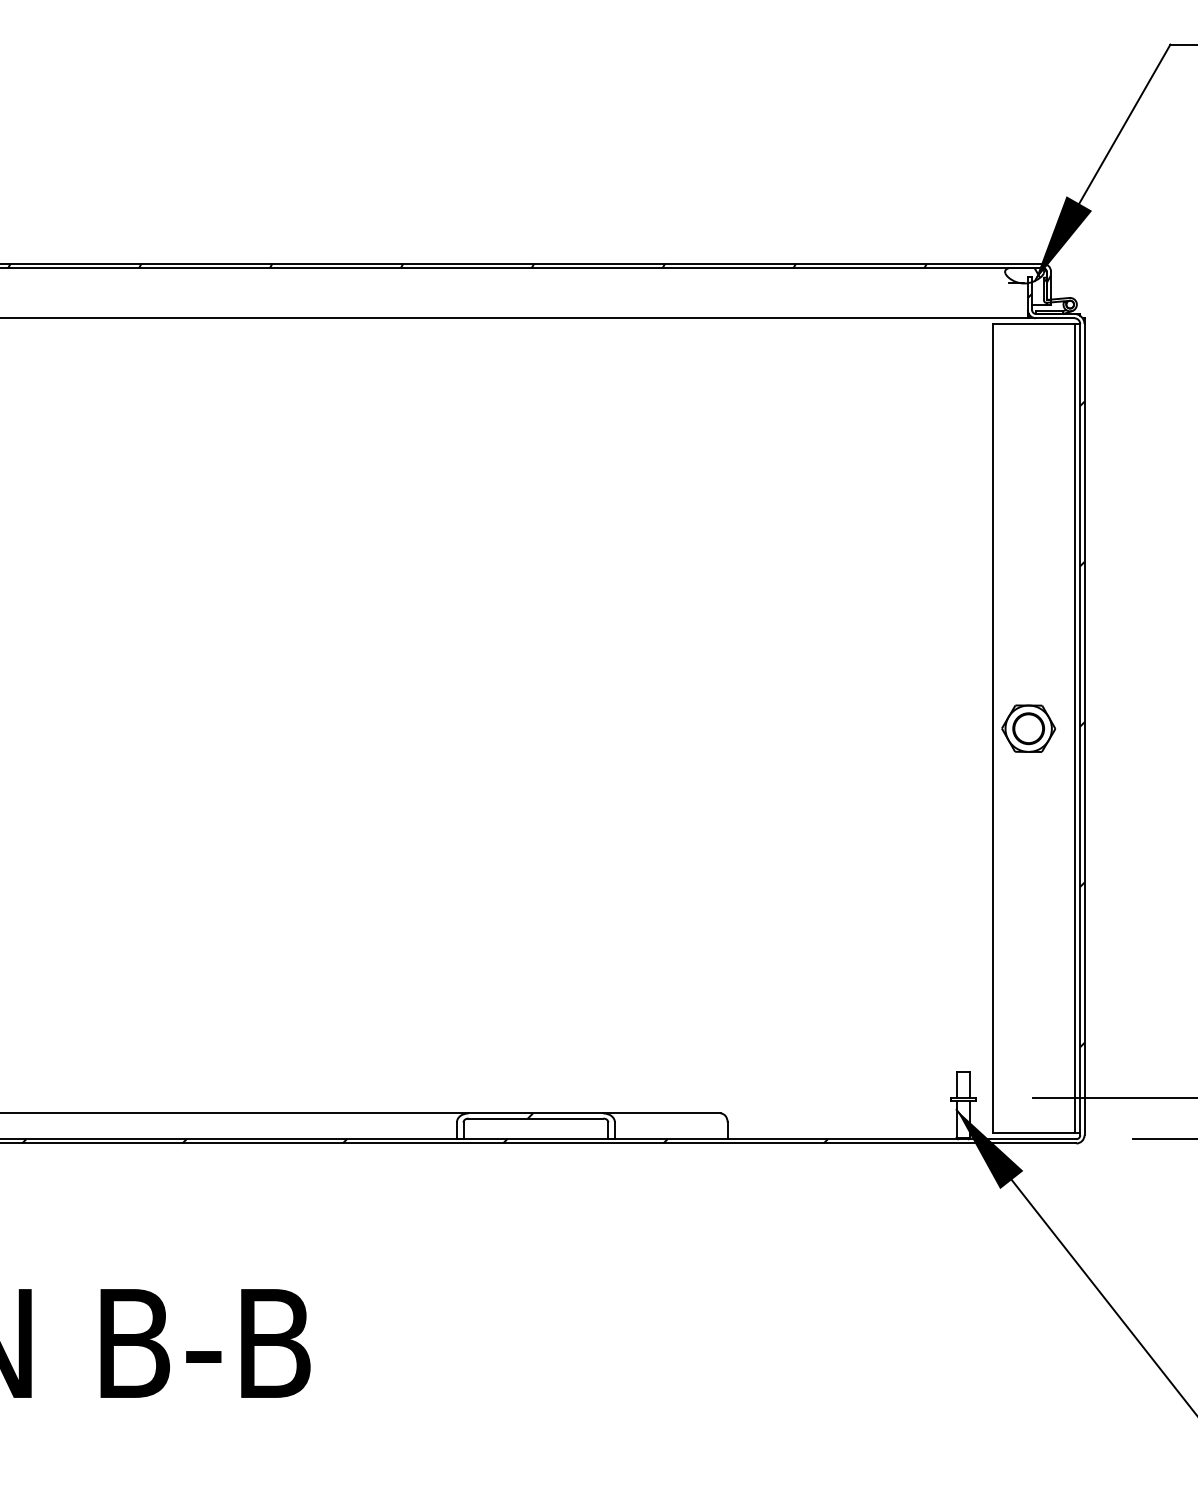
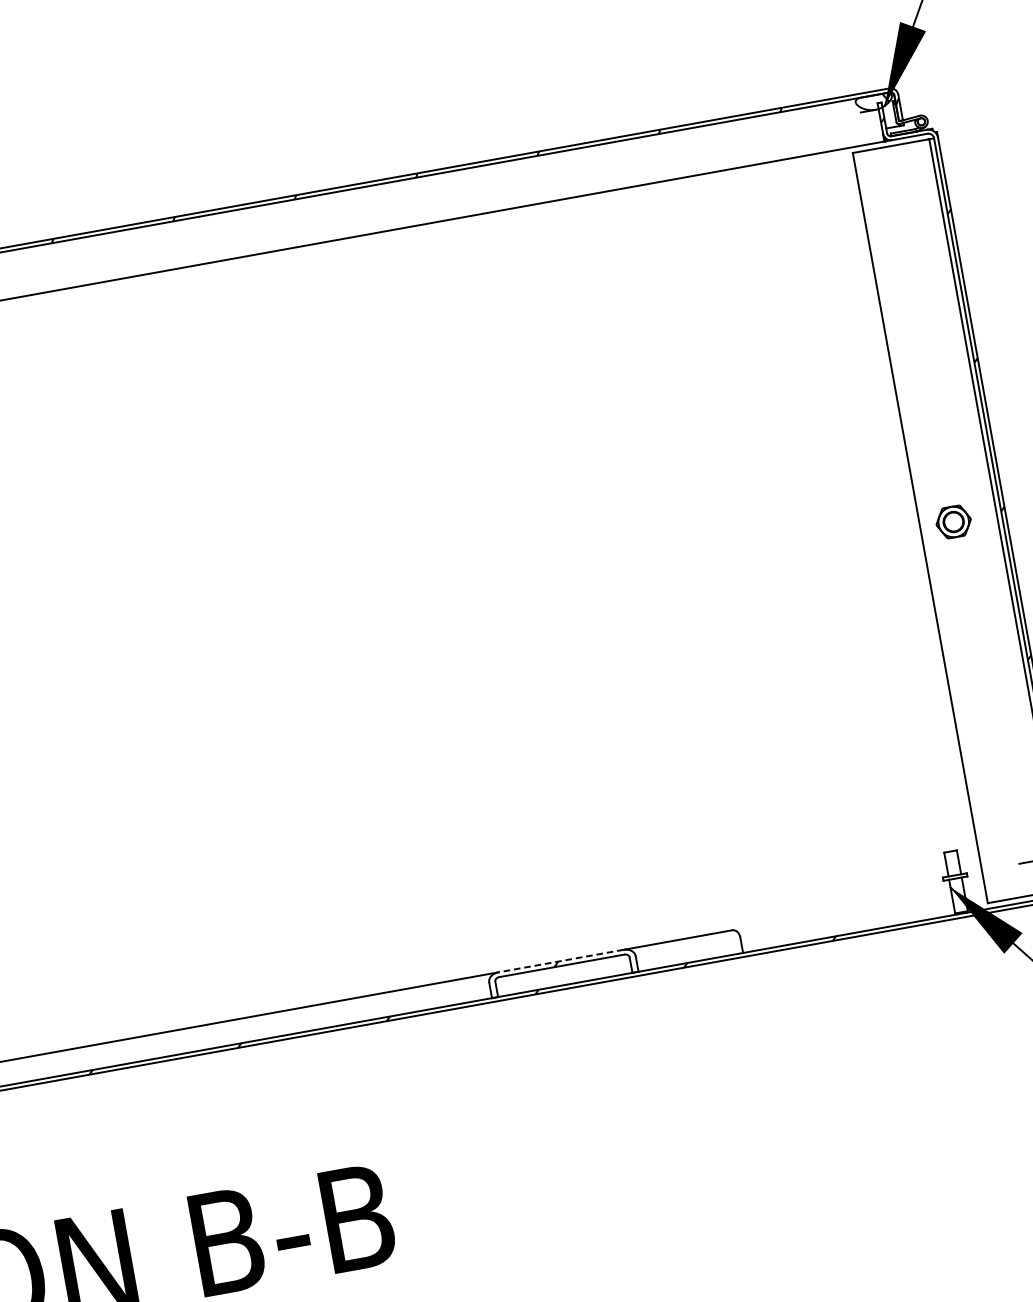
part: (1028, 728) -> (953, 521), size x0.7
line: (535, 1113) -> (560, 961), solid -> dashed

